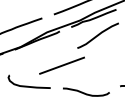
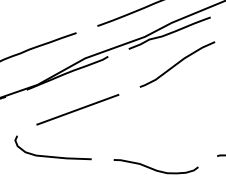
line: (61, 65) -> (76, 109), moved

